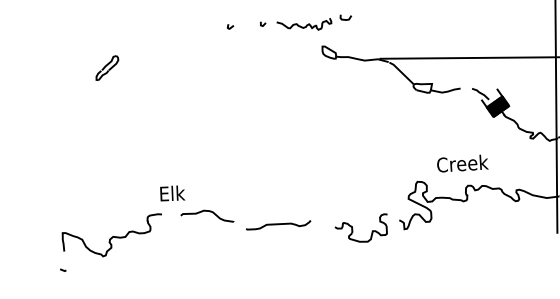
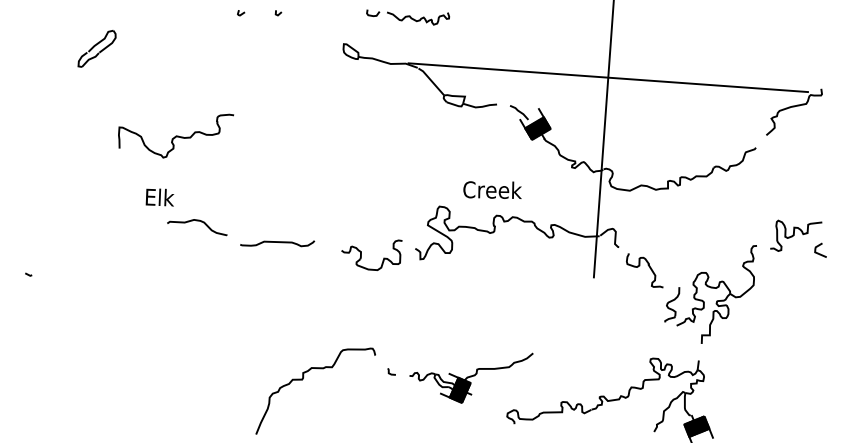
curve: (304, 26) -> (418, 19), moved
part: (107, 67) -> (97, 48), size x1.4
curve: (113, 236) -> (176, 135), moved

